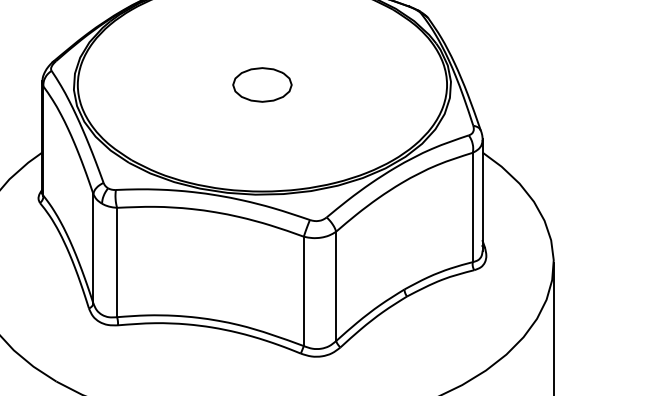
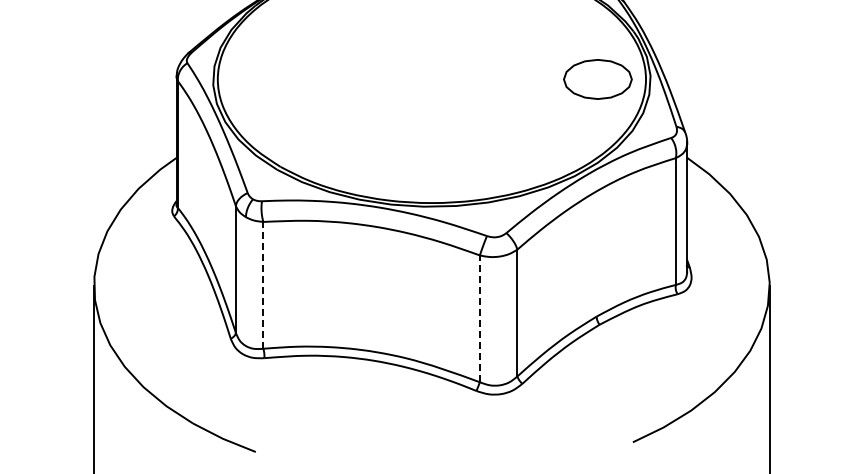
part: (262, 85) -> (597, 79), moved
line: (117, 261) -> (263, 284), solid -> dashed
line: (303, 291) -> (479, 318), solid -> dashed

